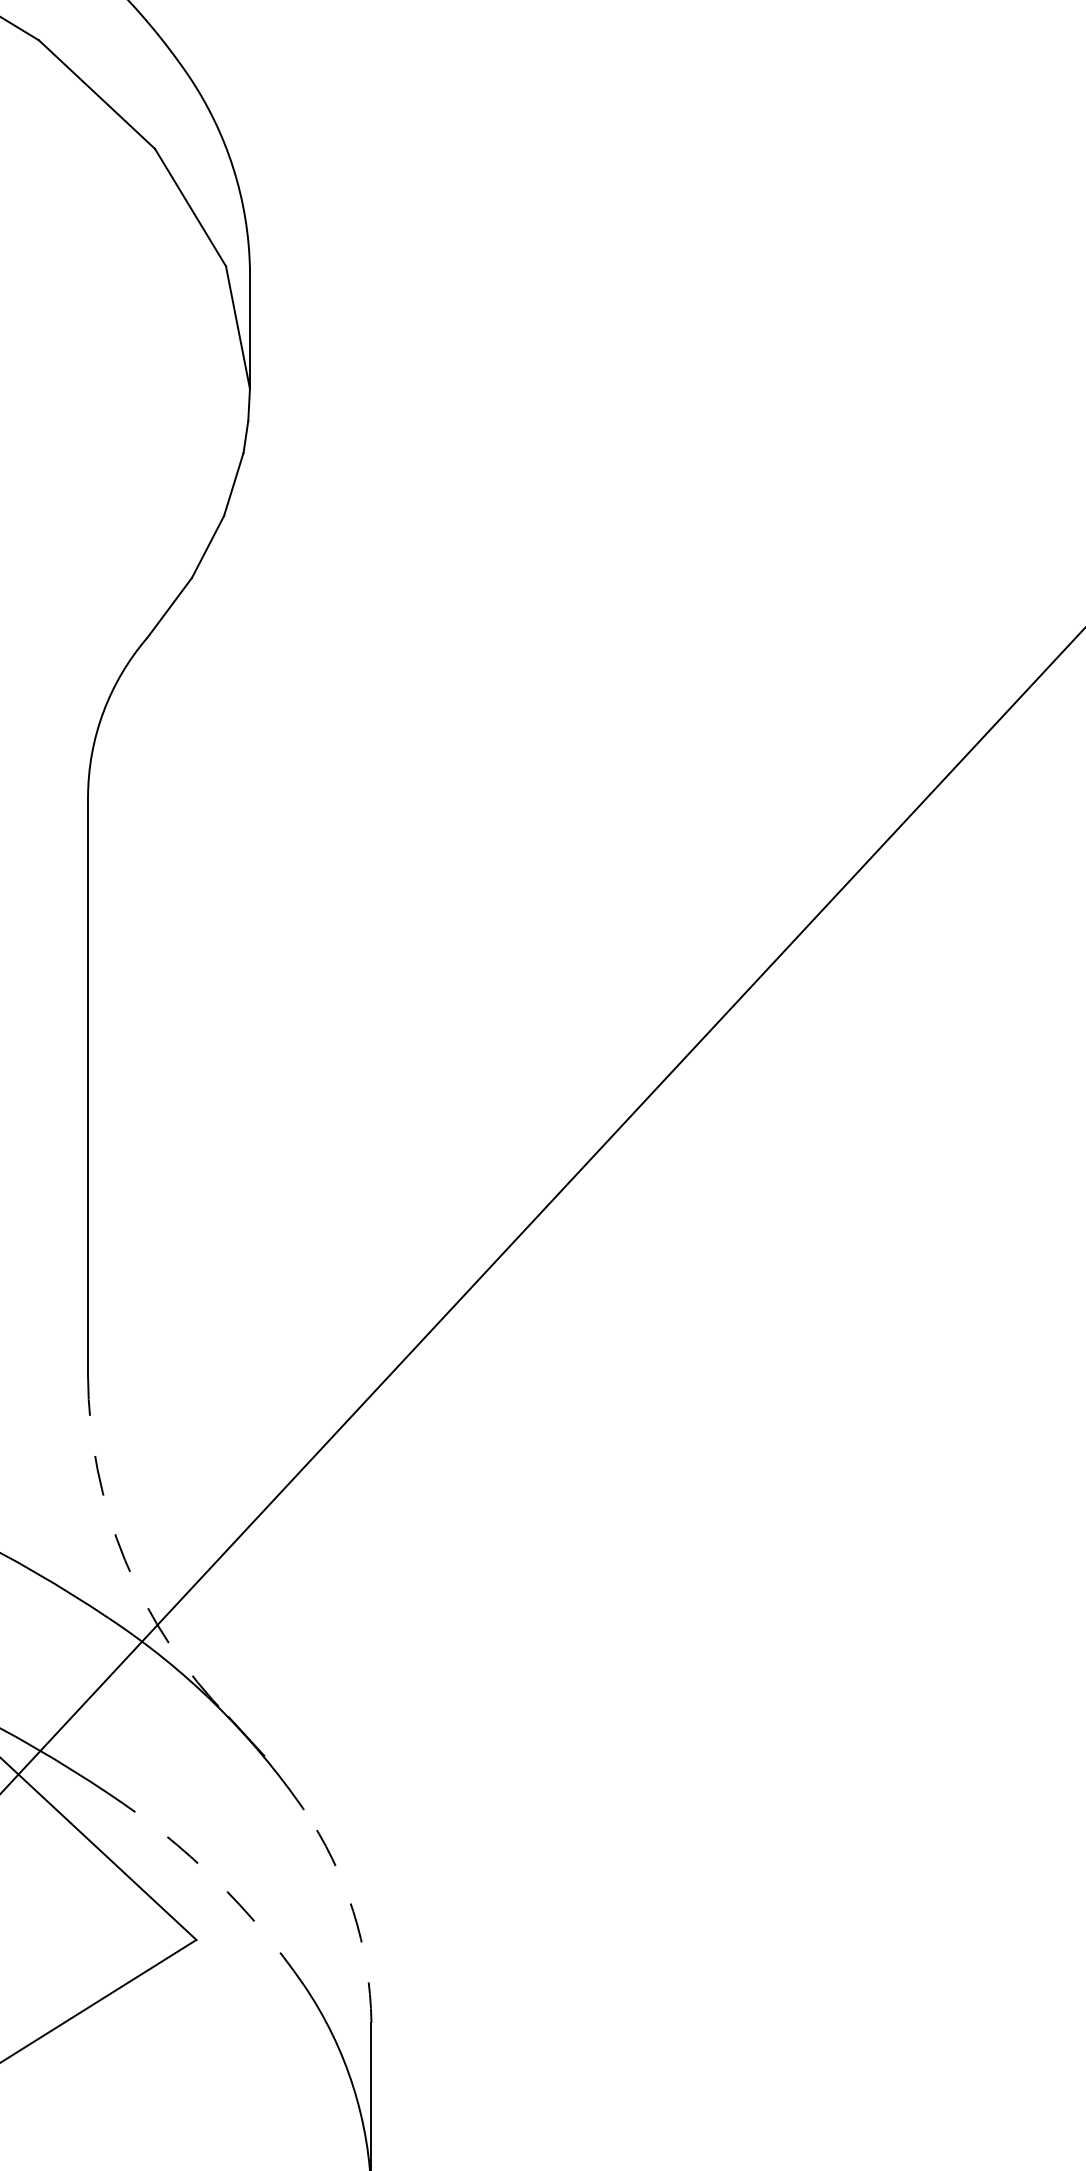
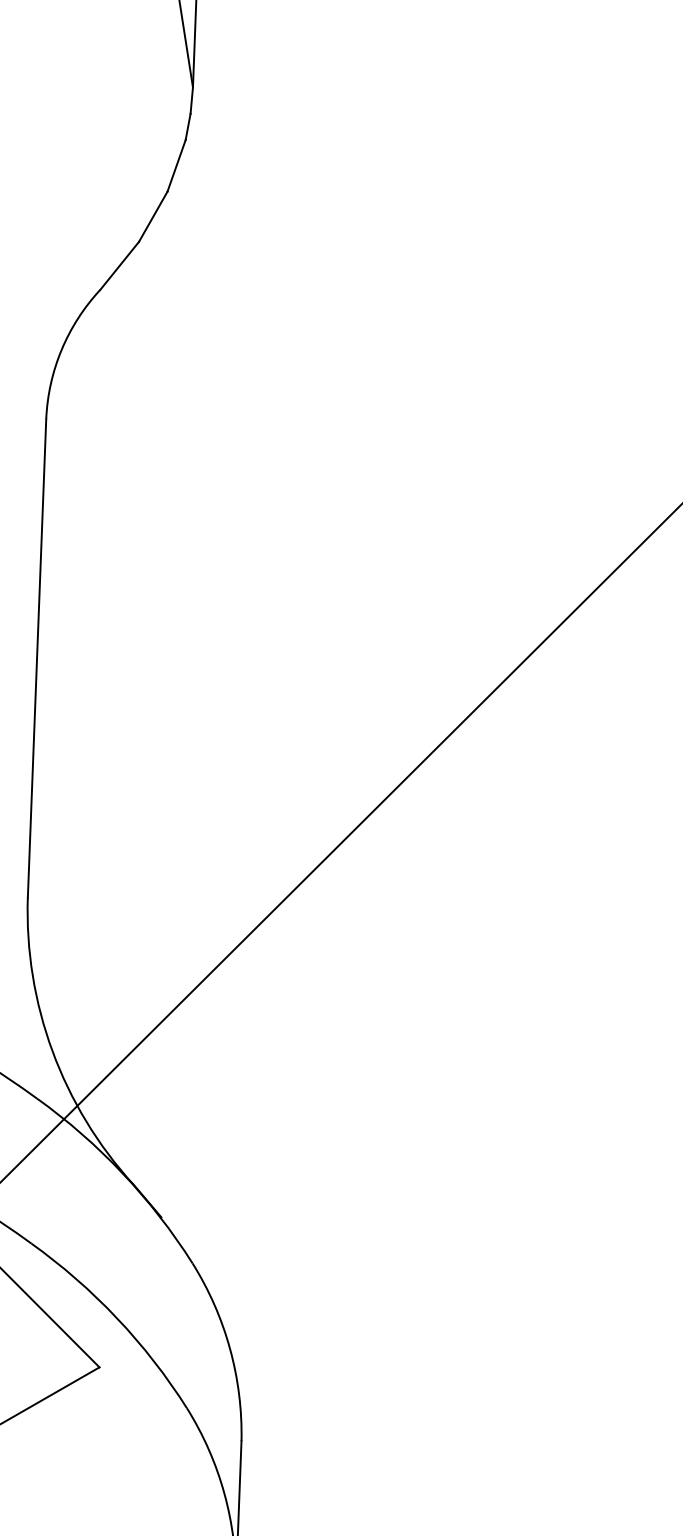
arc: (125, 1560) -> (52, 1051), dashed -> solid
arc: (215, 1880) -> (117, 1318), dashed -> solid
arc: (353, 1911) -> (230, 1348), dashed -> solid

